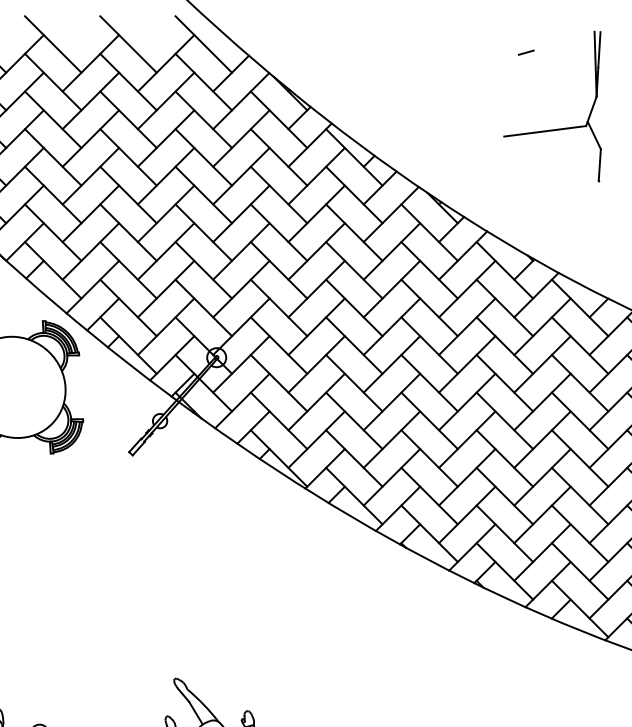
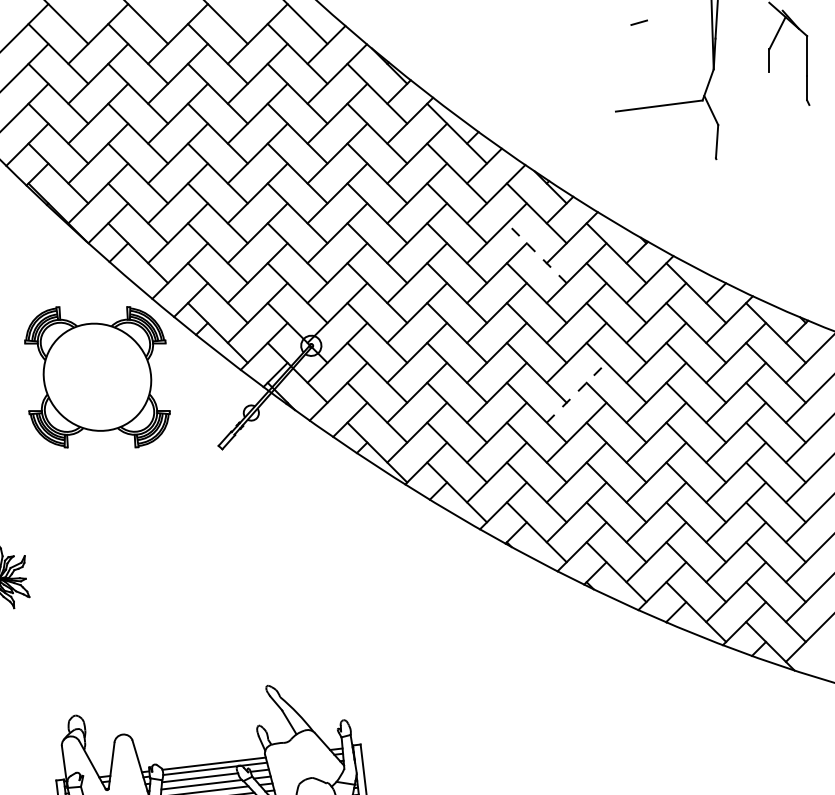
line: (429, 269) -> (536, 252), solid -> dashed
line: (468, 401) -> (577, 392), solid -> dashed

